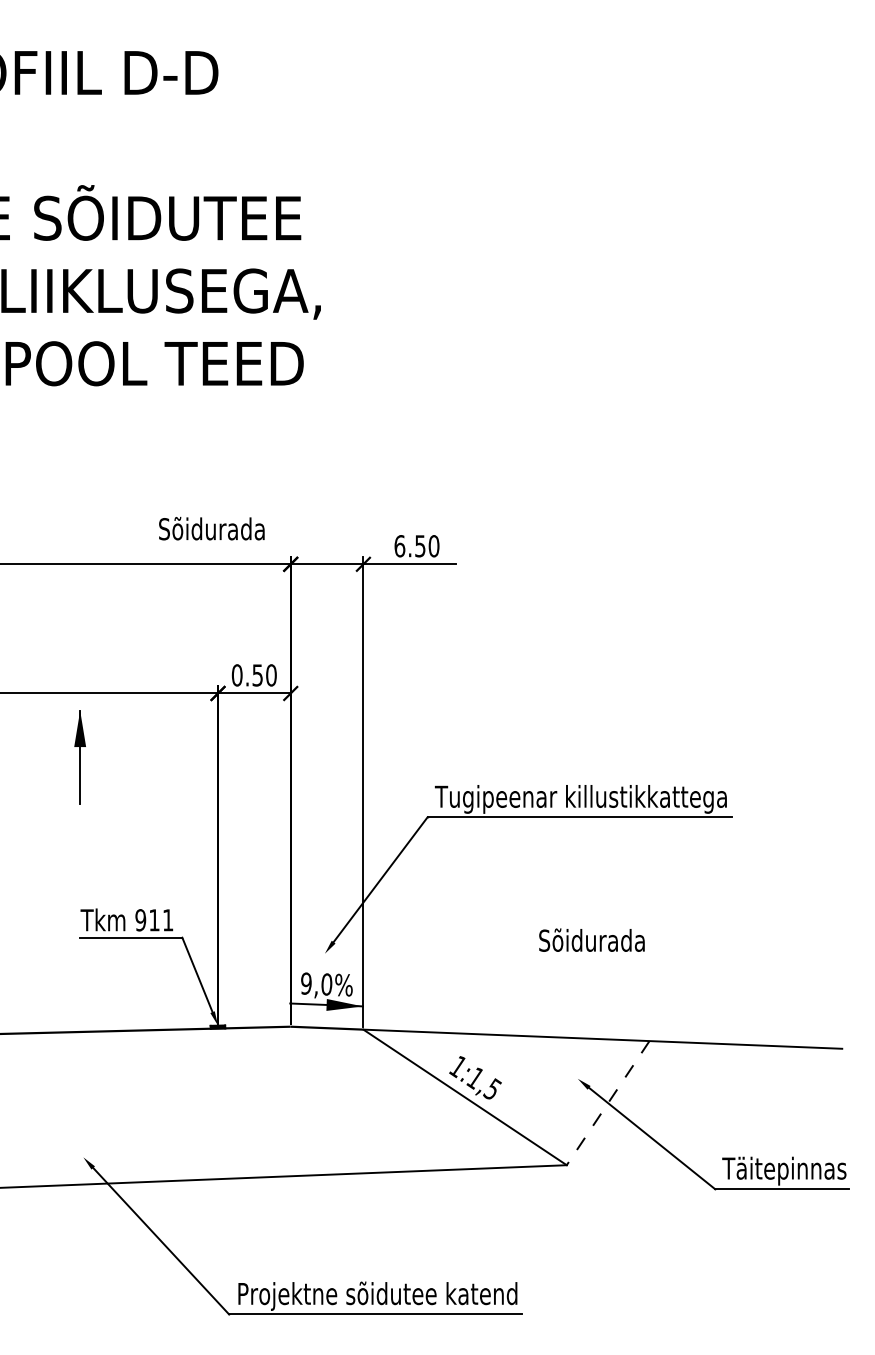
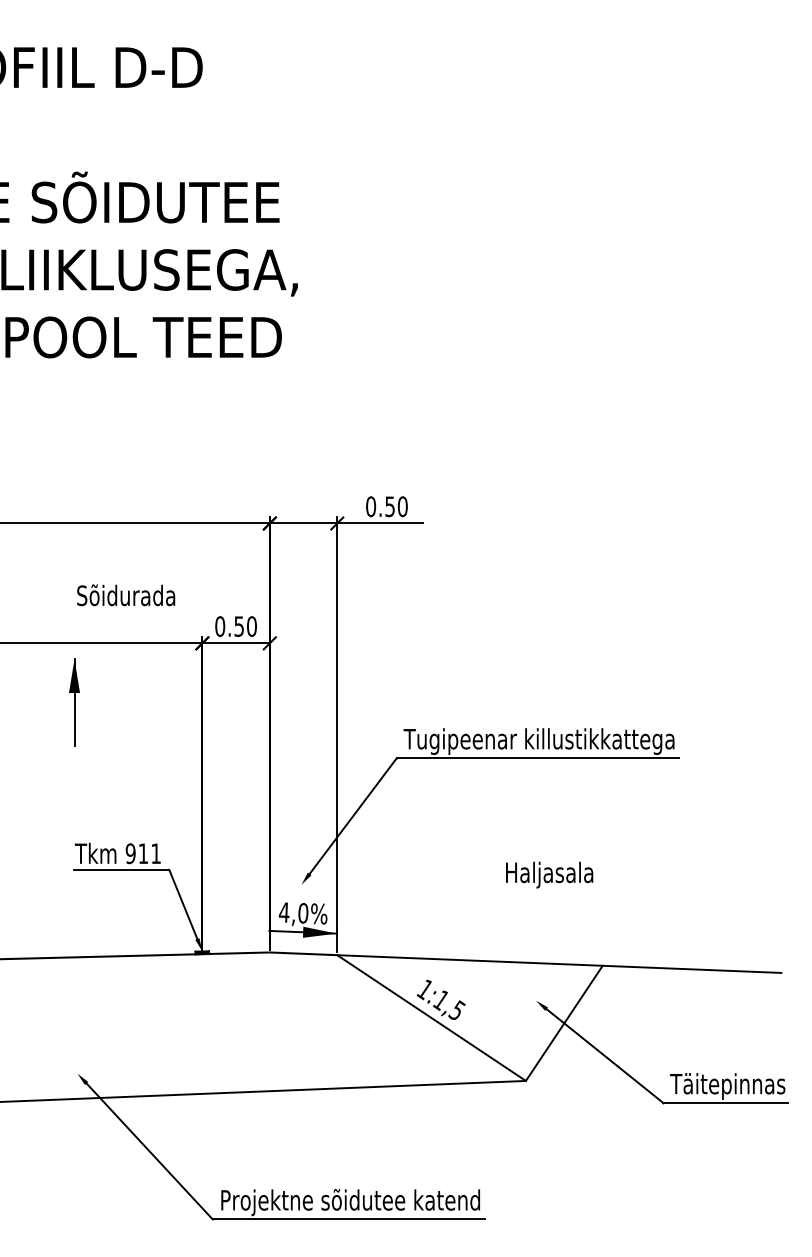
text: (211, 528) -> (125, 595), moved
text: (399, 546) -> (370, 506), 6.50 -> 0.50
text: (591, 942) -> (548, 874), Sõidurada -> Haljasala
text: (305, 983) -> (283, 912), 9,0%%% -> 4,0%%%
line: (608, 1103) -> (564, 1023), dashed -> solid

